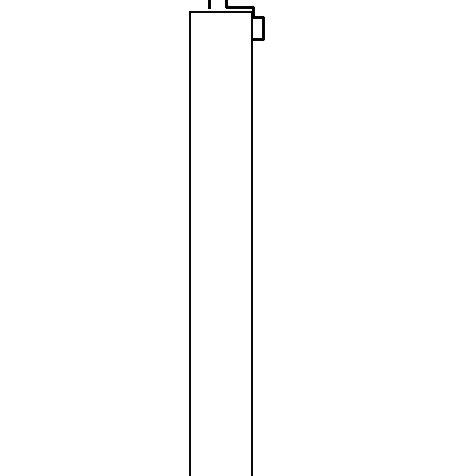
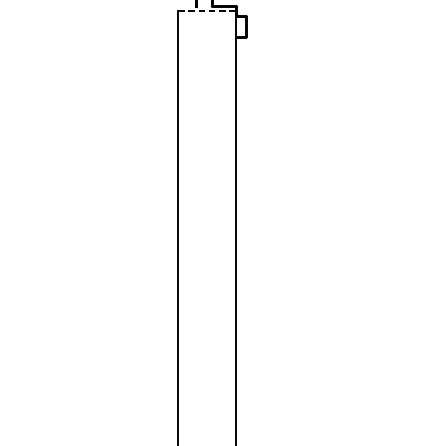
line: (221, 12) -> (207, 11), solid -> dashed

